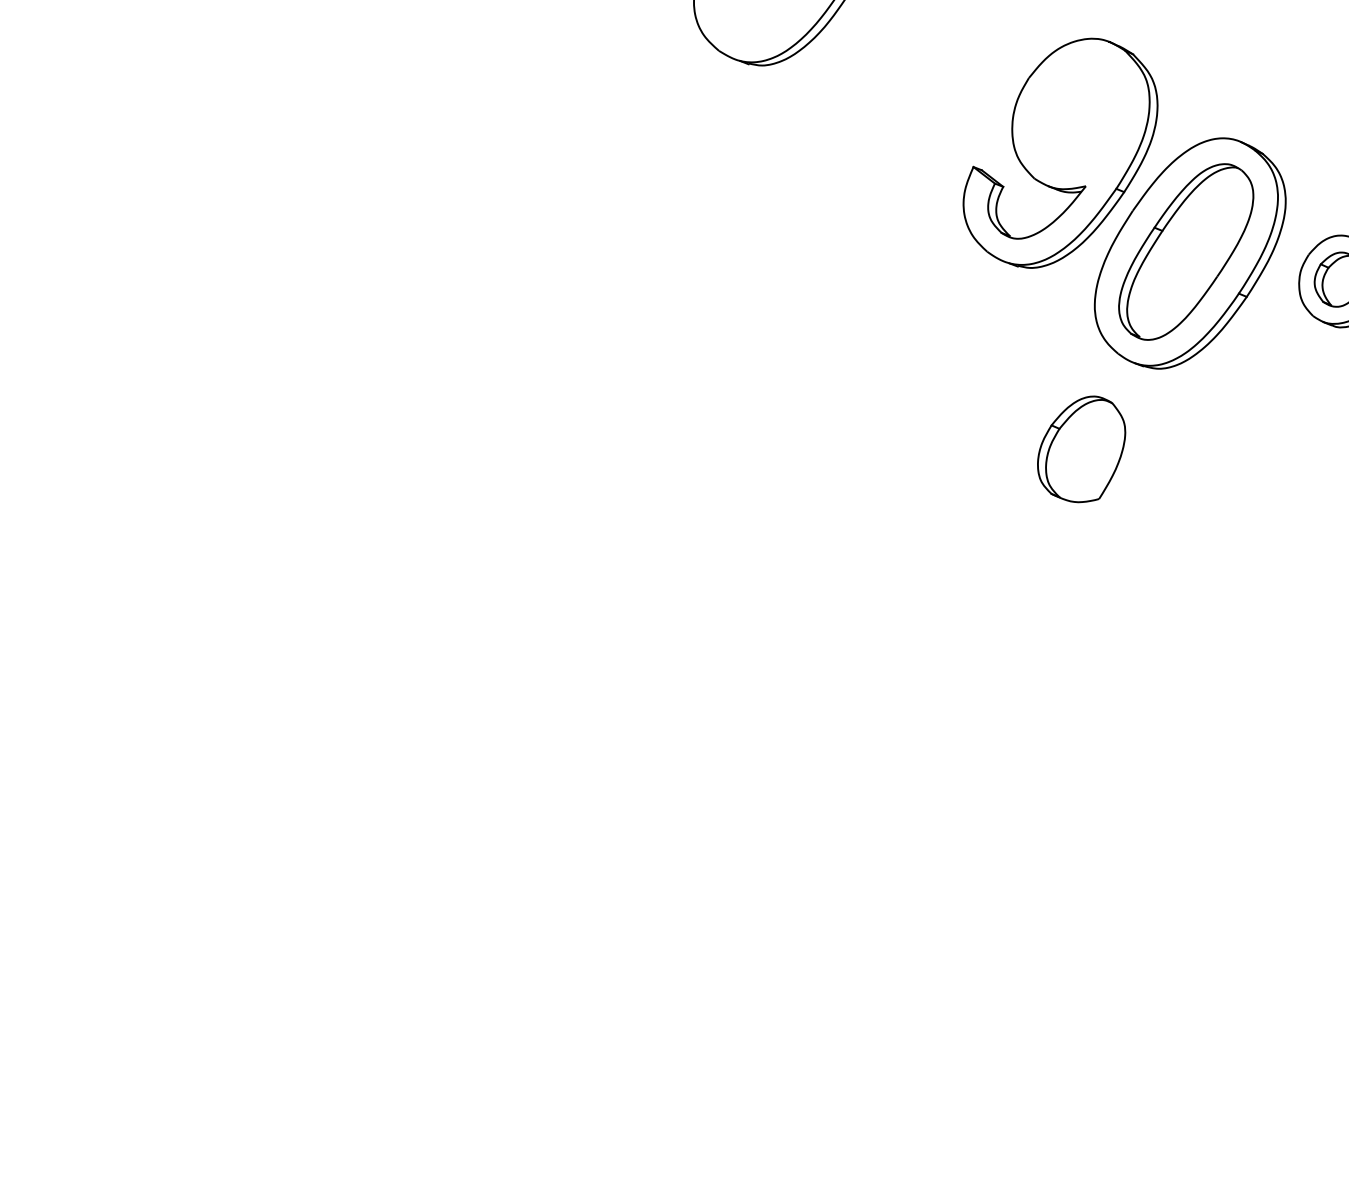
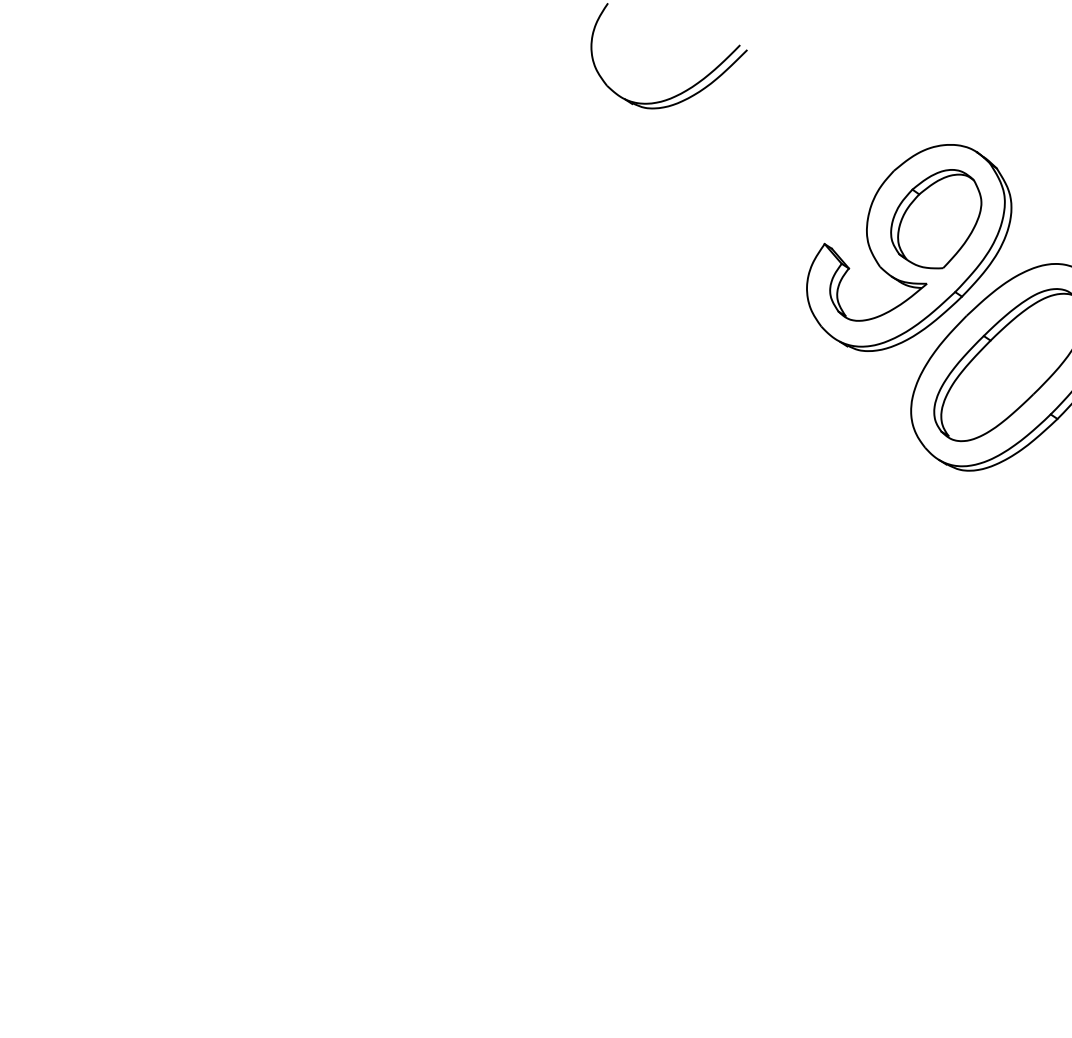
part: (1081, 449) -> (936, 218), moved

